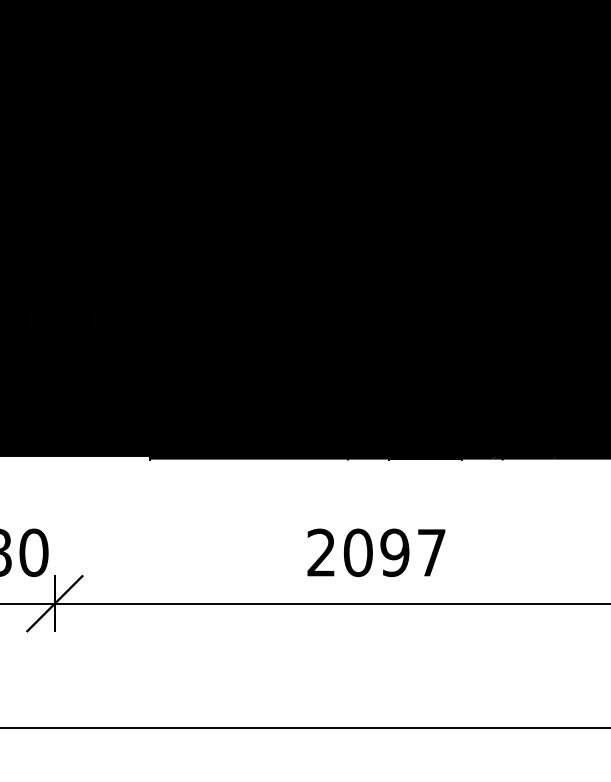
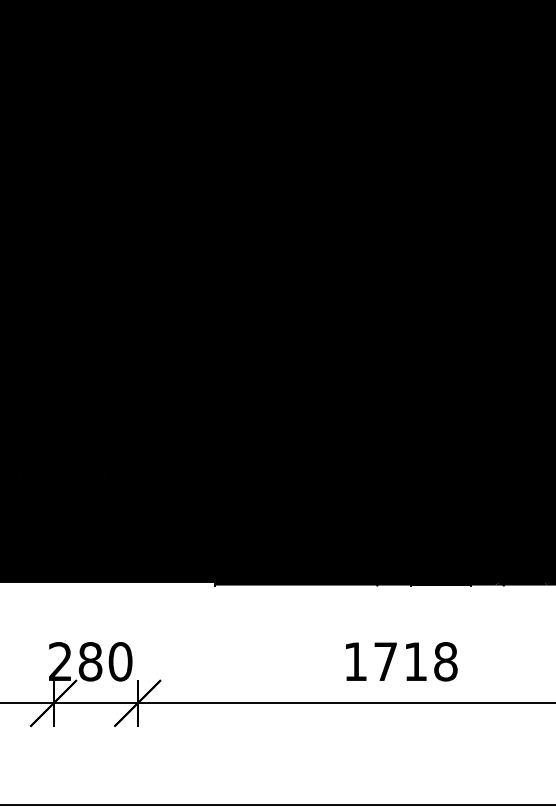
text: (376, 552) -> (400, 661), 2097 -> 1718

